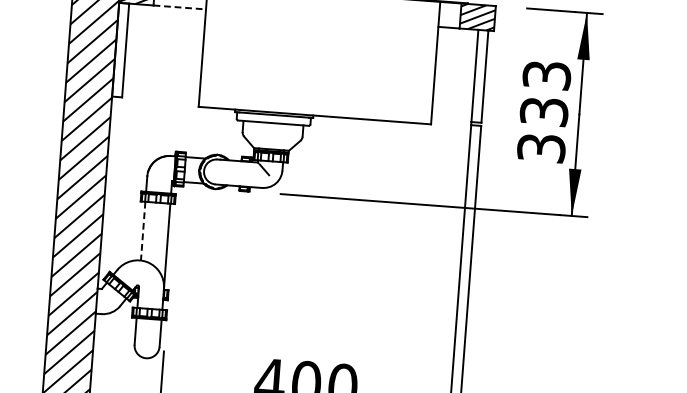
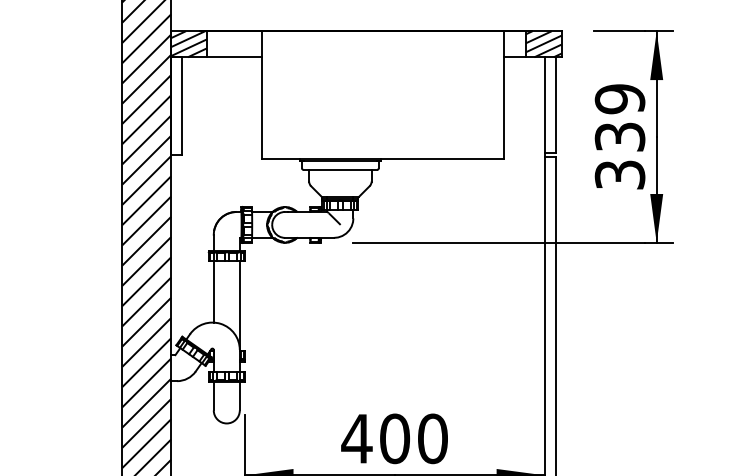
line: (179, 7) -> (234, 57), dashed -> solid
text: (546, 75) -> (619, 99), 333 -> 339
line: (142, 231) -> (213, 292), dashed -> solid

